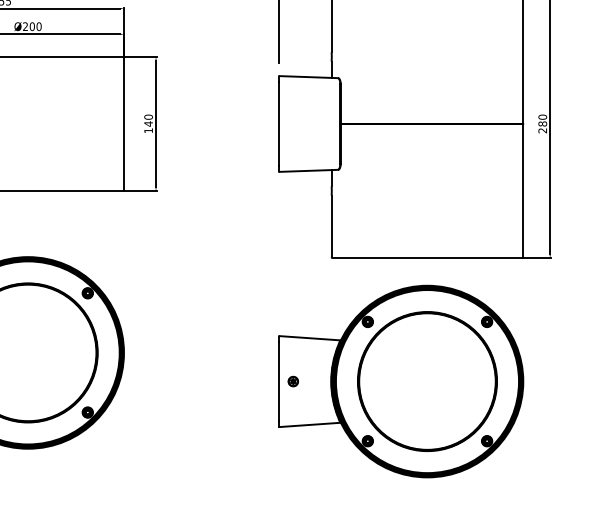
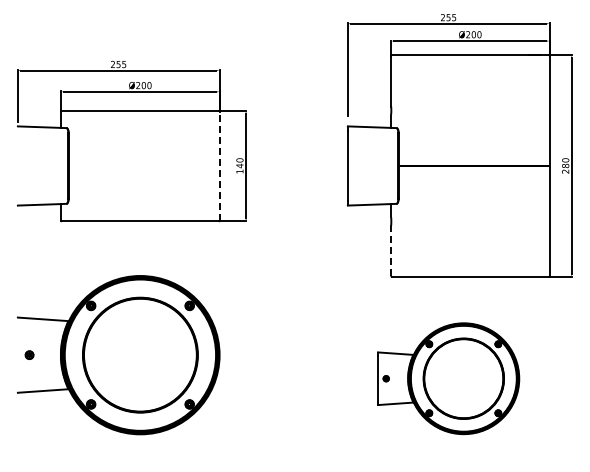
line: (123, 123) -> (219, 165), solid -> dashed
line: (332, 227) -> (391, 251), solid -> dashed
part: (400, 381) -> (448, 378), size x0.7

